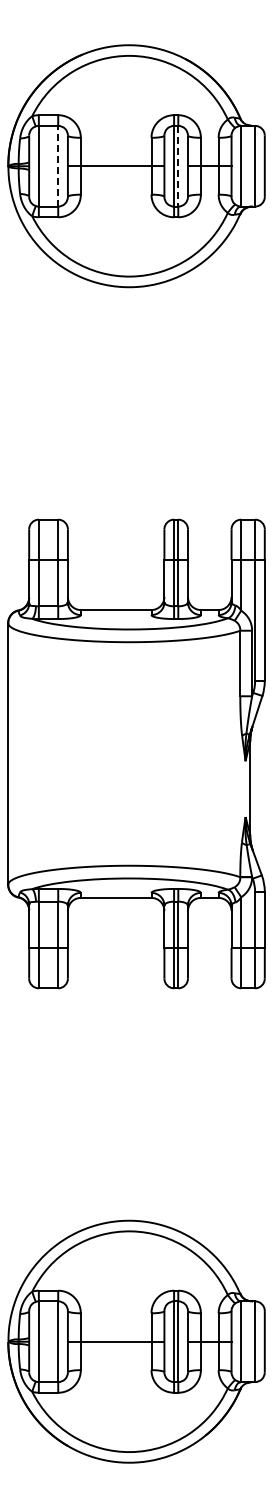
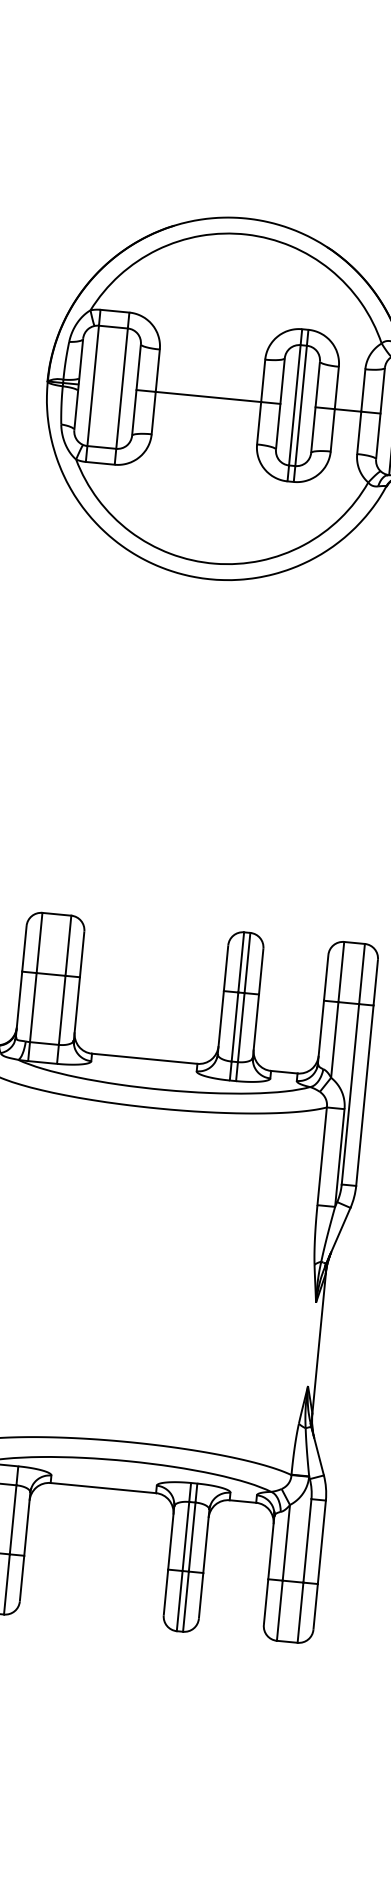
line: (58, 165) -> (122, 387), dashed -> solid
line: (178, 166) -> (301, 406), dashed -> solid

